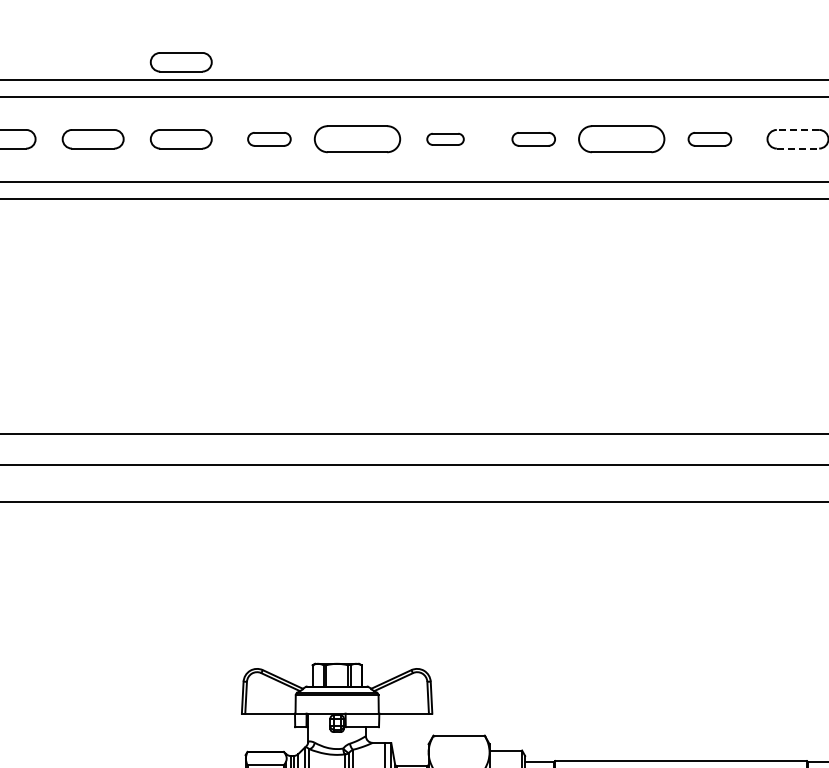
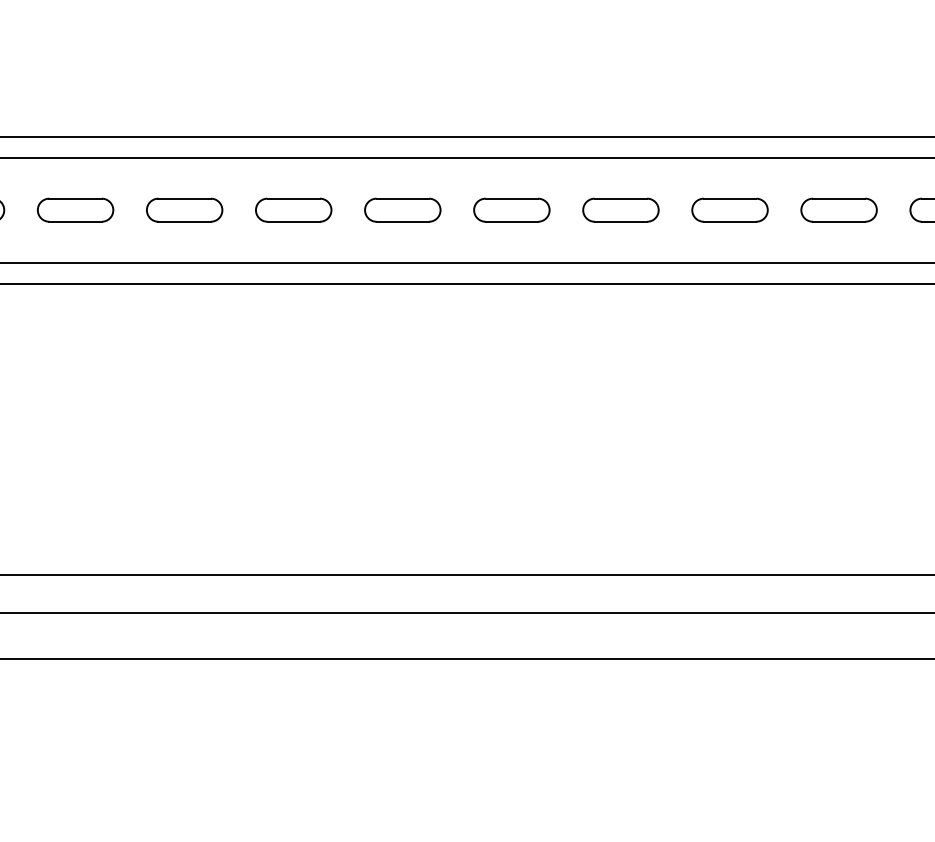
part: (180, 62) -> (74, 115), removed
line: (797, 129) -> (838, 198), dashed -> solid
part: (269, 139) -> (184, 210), size x1.43
part: (357, 139) -> (293, 210), size x0.71
part: (445, 139) -> (402, 210), size x1.67
part: (533, 139) -> (511, 210), size x1.43
part: (621, 139) -> (620, 210), size x0.71
part: (709, 139) -> (729, 210), size x1.43
line: (798, 148) -> (839, 221), dashed -> solid

